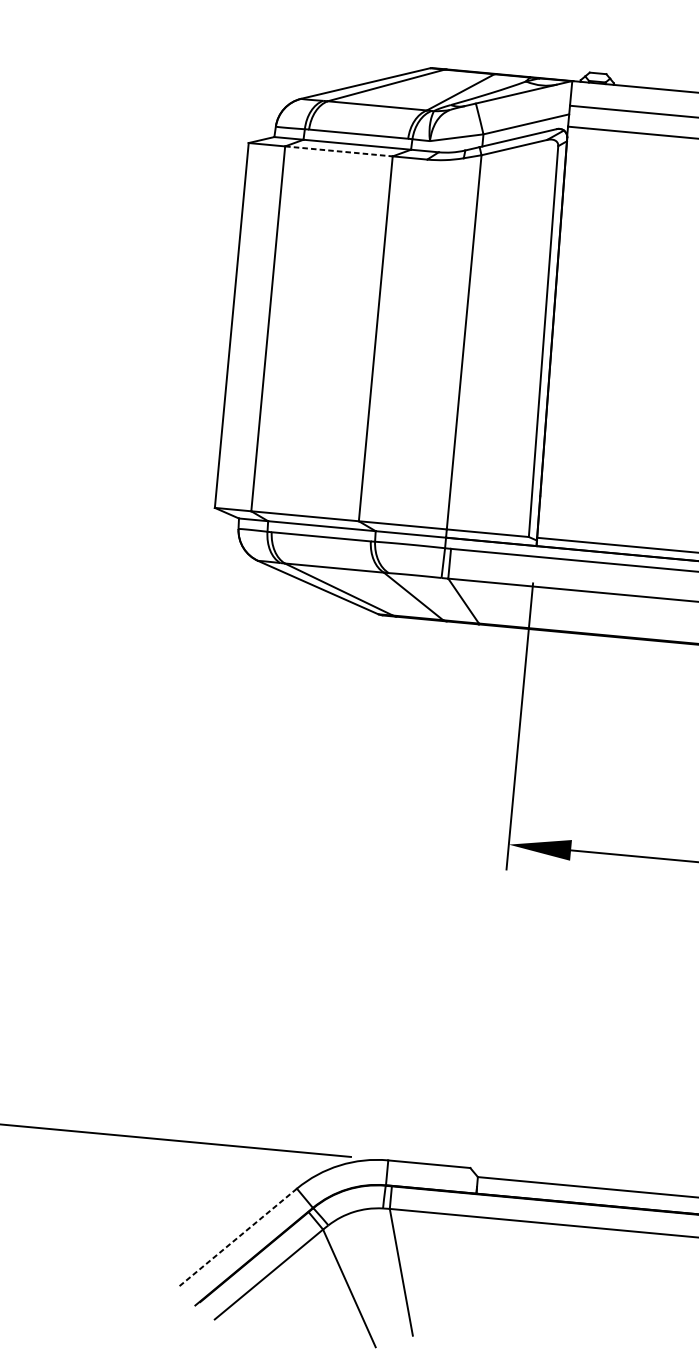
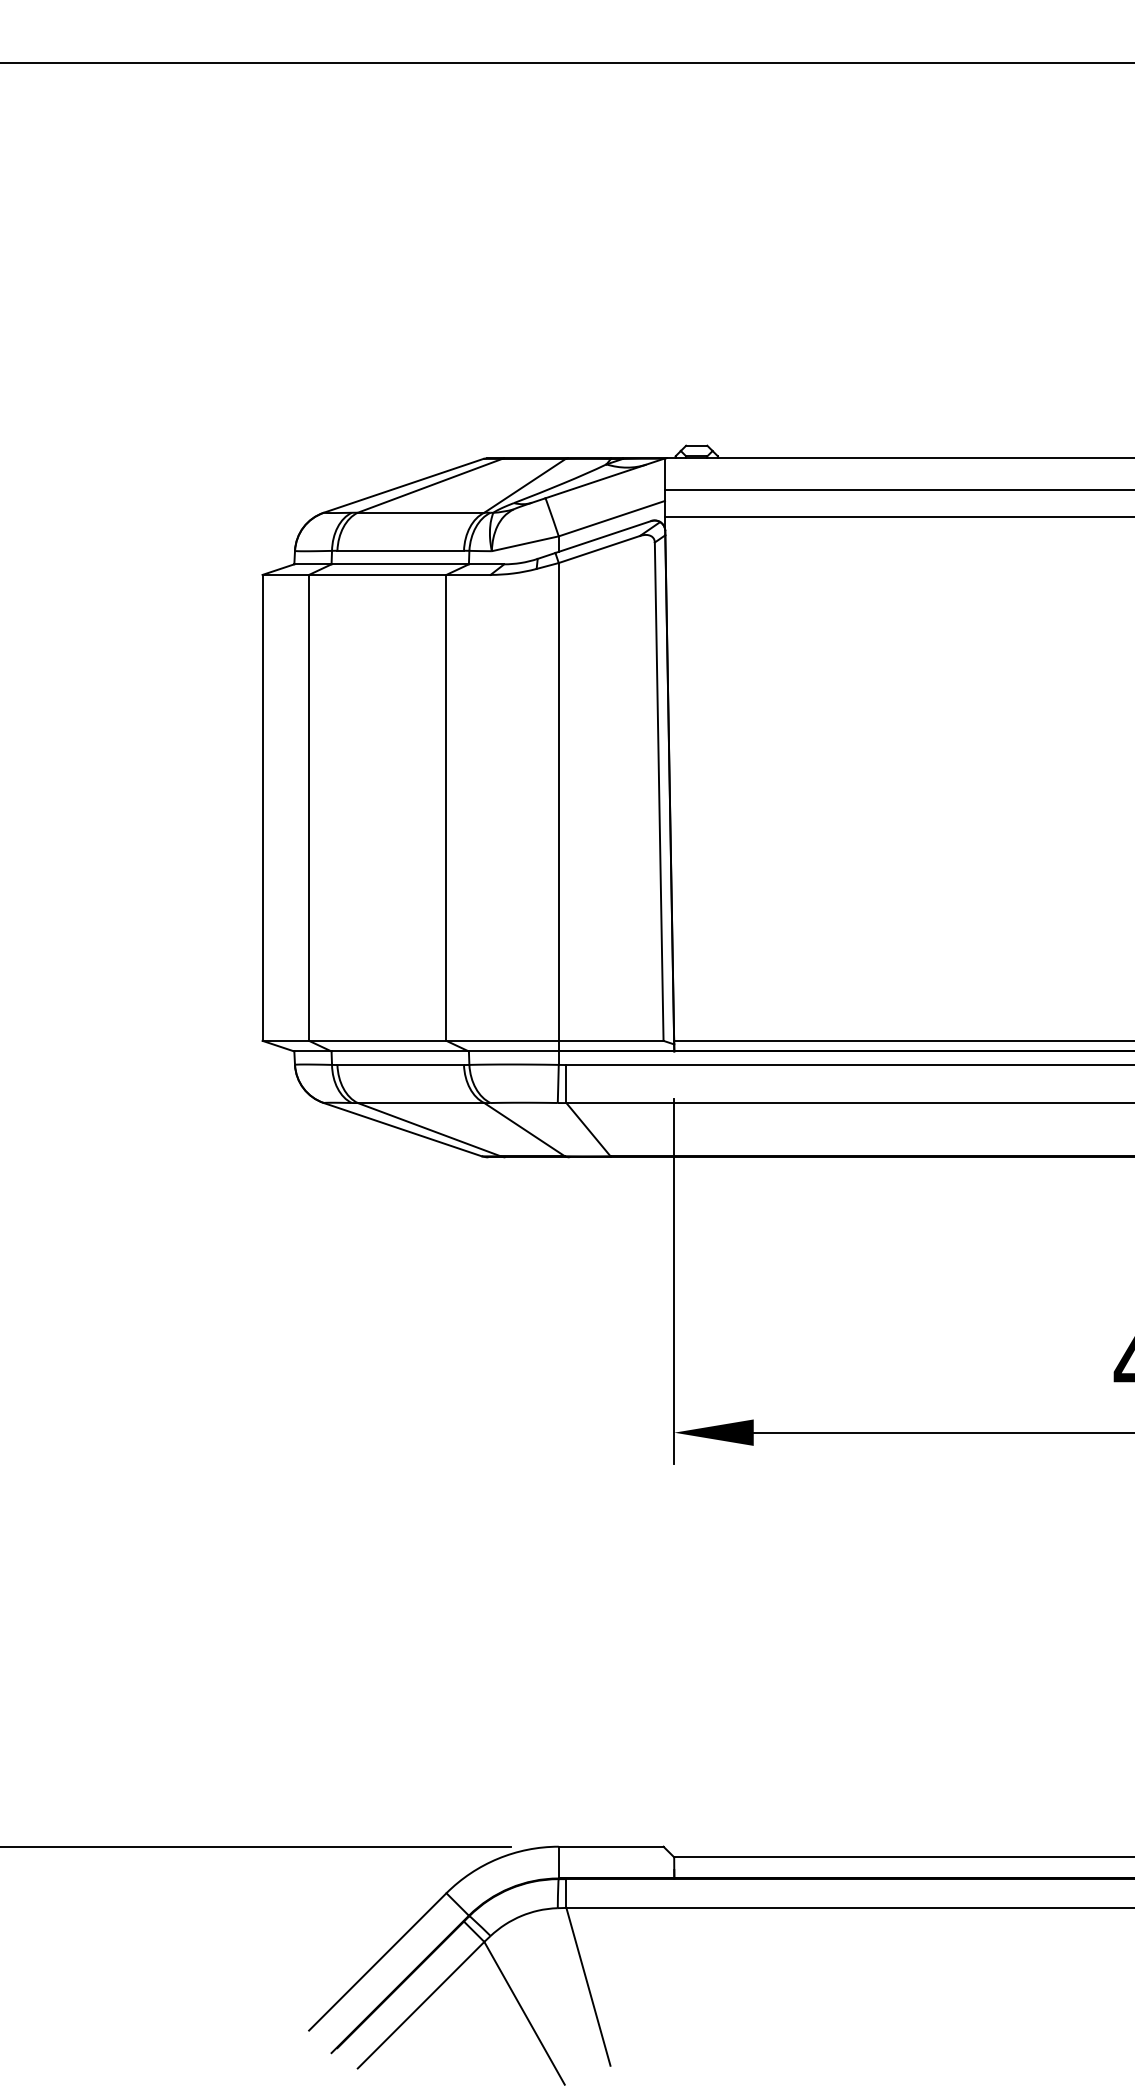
line: (338, 151) -> (377, 574), dashed -> solid
line: (237, 1237) -> (377, 1962), dashed -> solid

